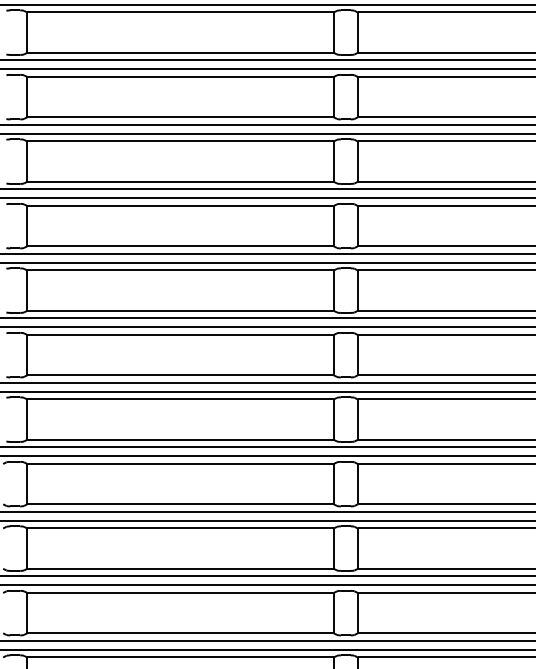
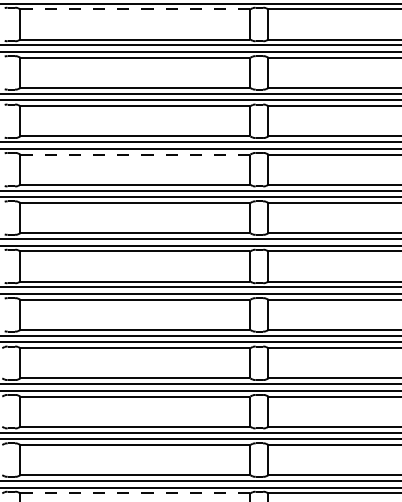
line: (181, 12) -> (136, 9), solid -> dashed
line: (181, 206) -> (136, 154), solid -> dashed
line: (181, 657) -> (136, 493), solid -> dashed

